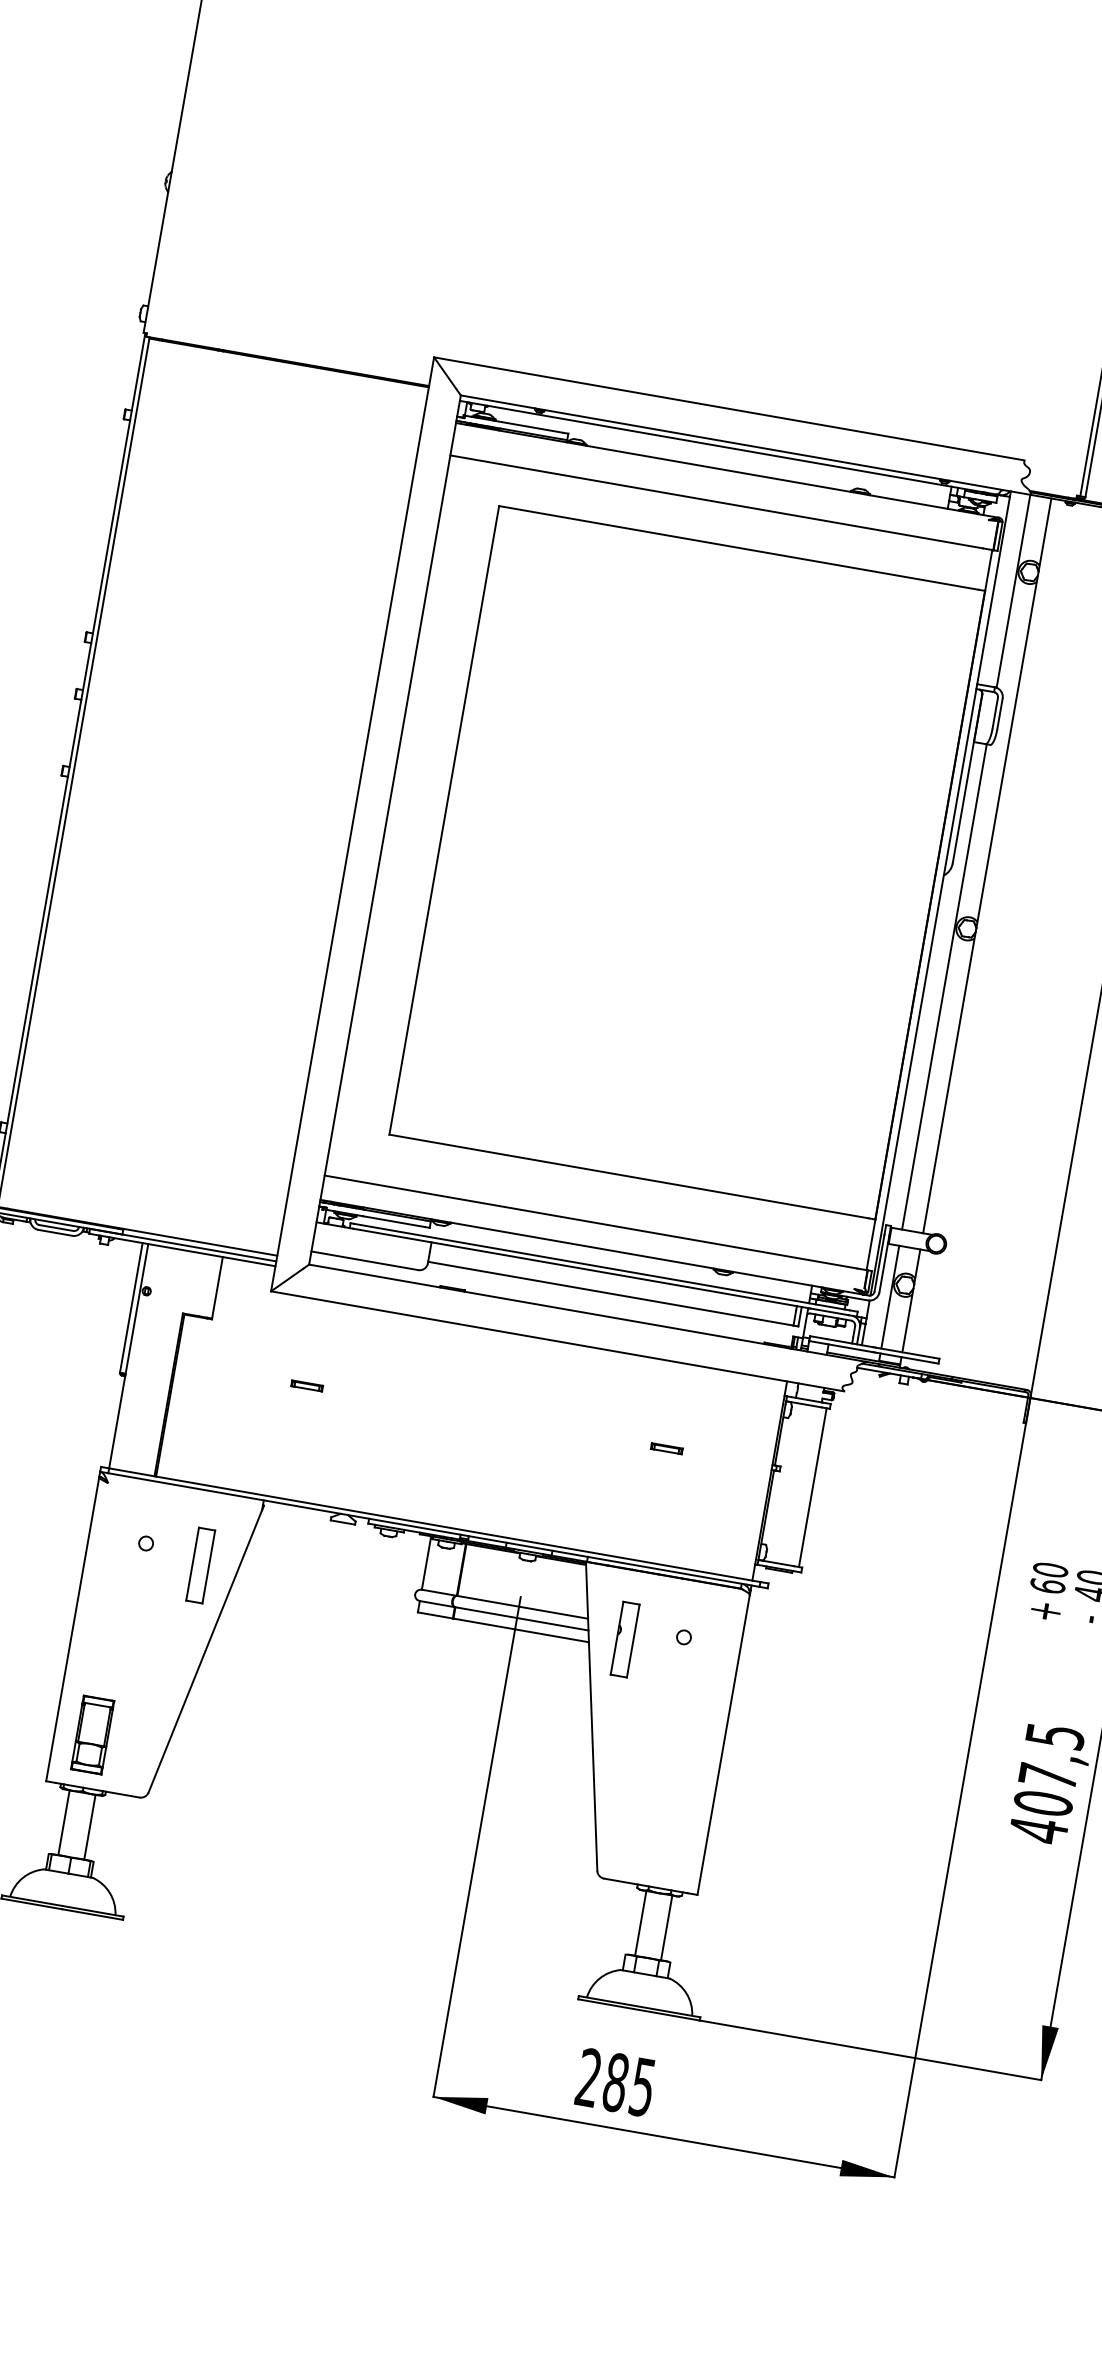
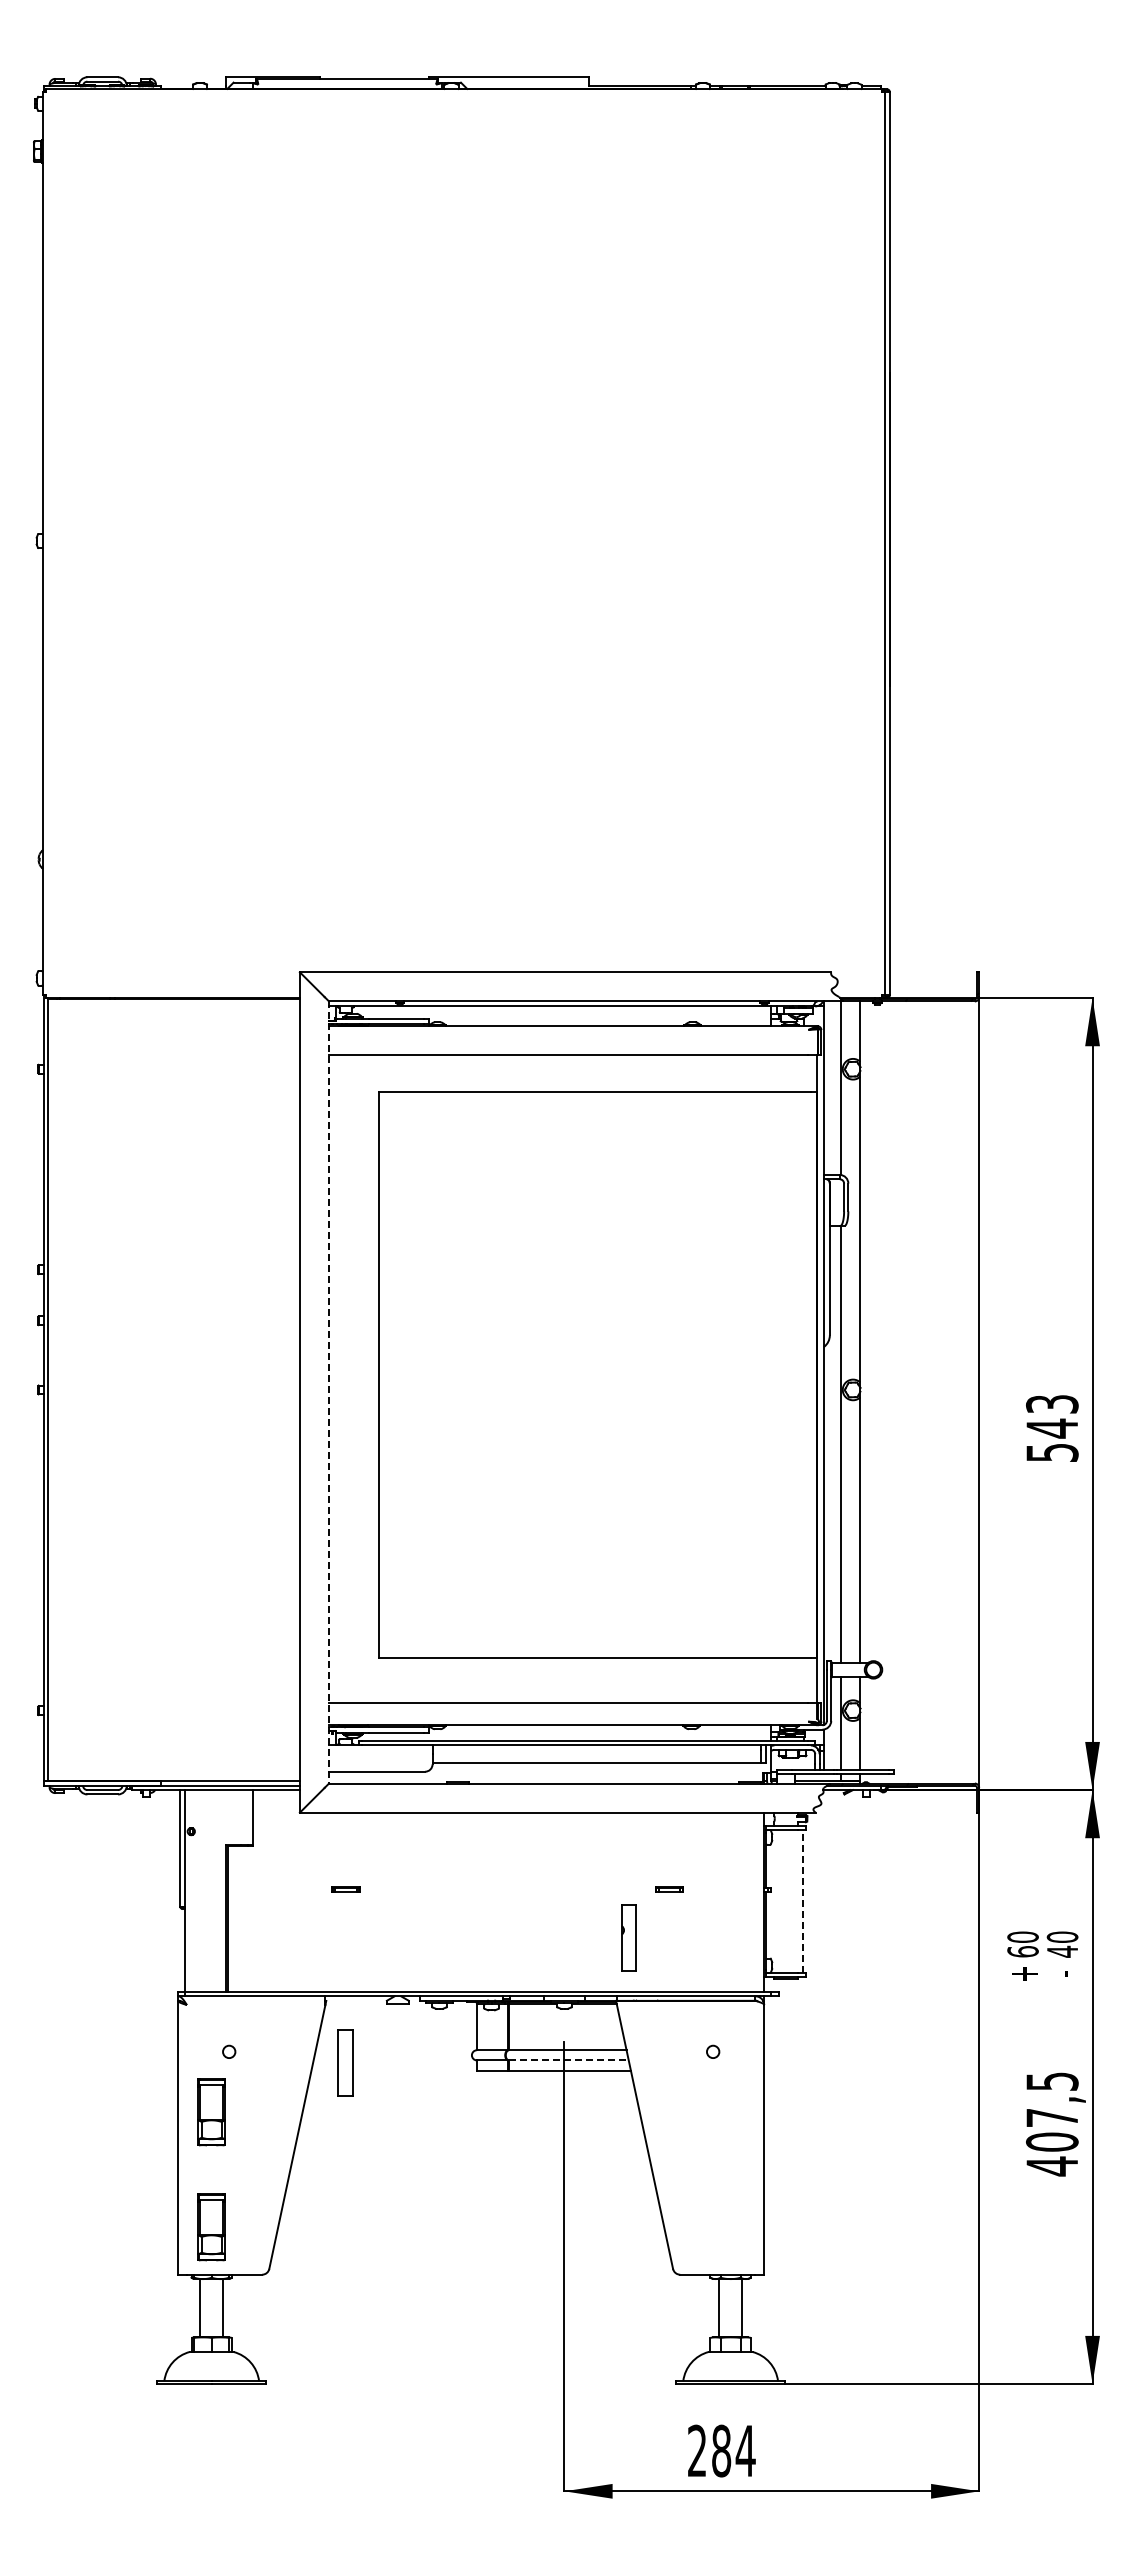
line: (385, 830) -> (329, 1392), solid -> dashed
line: (812, 1487) -> (802, 1901), solid -> dashed
part: (201, 1565) -> (345, 2062), moved
part: (114, 1607) -> (211, 2112), added
line: (521, 1618) -> (568, 2060), solid -> dashed
part: (624, 1639) -> (628, 1937), moved
text: (642, 2087) -> (745, 2451), 285 -> 284

